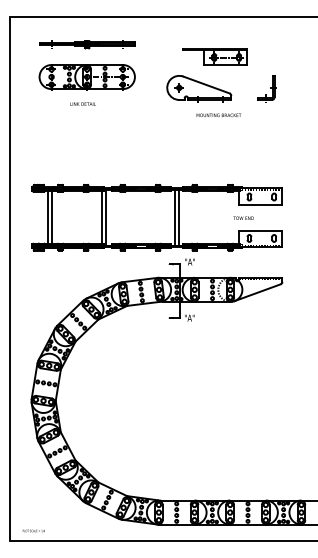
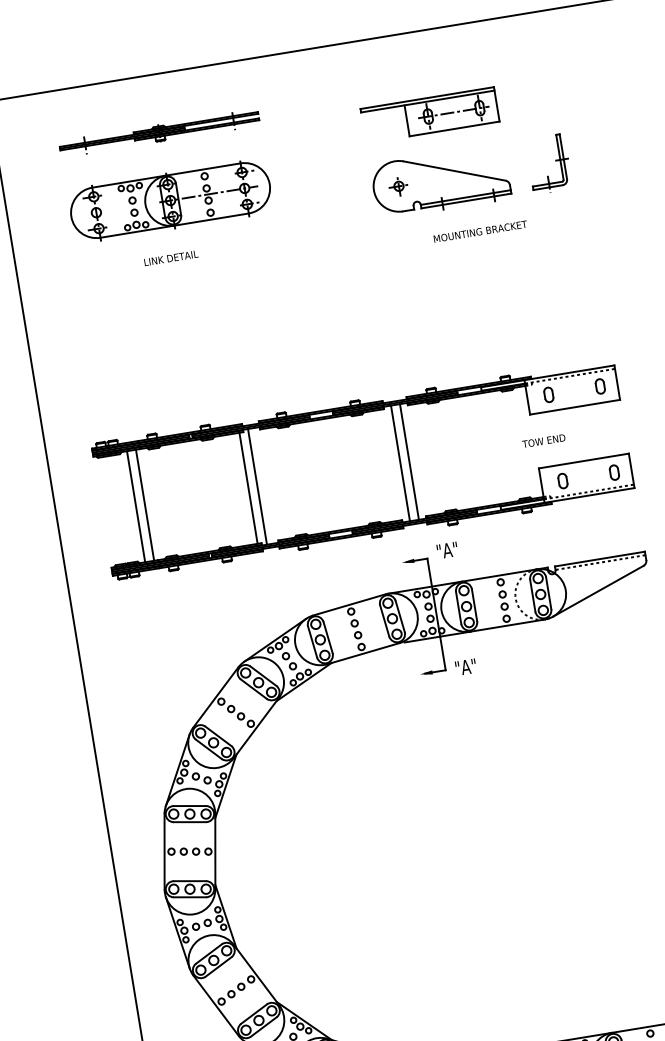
part: (199, 88) -> (441, 180), moved
text: (218, 115) -> (479, 232), moved

